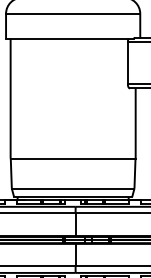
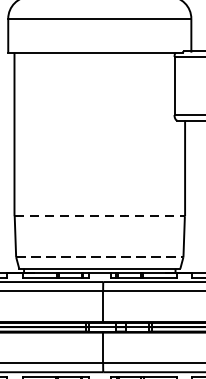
line: (73, 158) -> (100, 216), solid -> dashed
line: (73, 188) -> (100, 257), solid -> dashed

